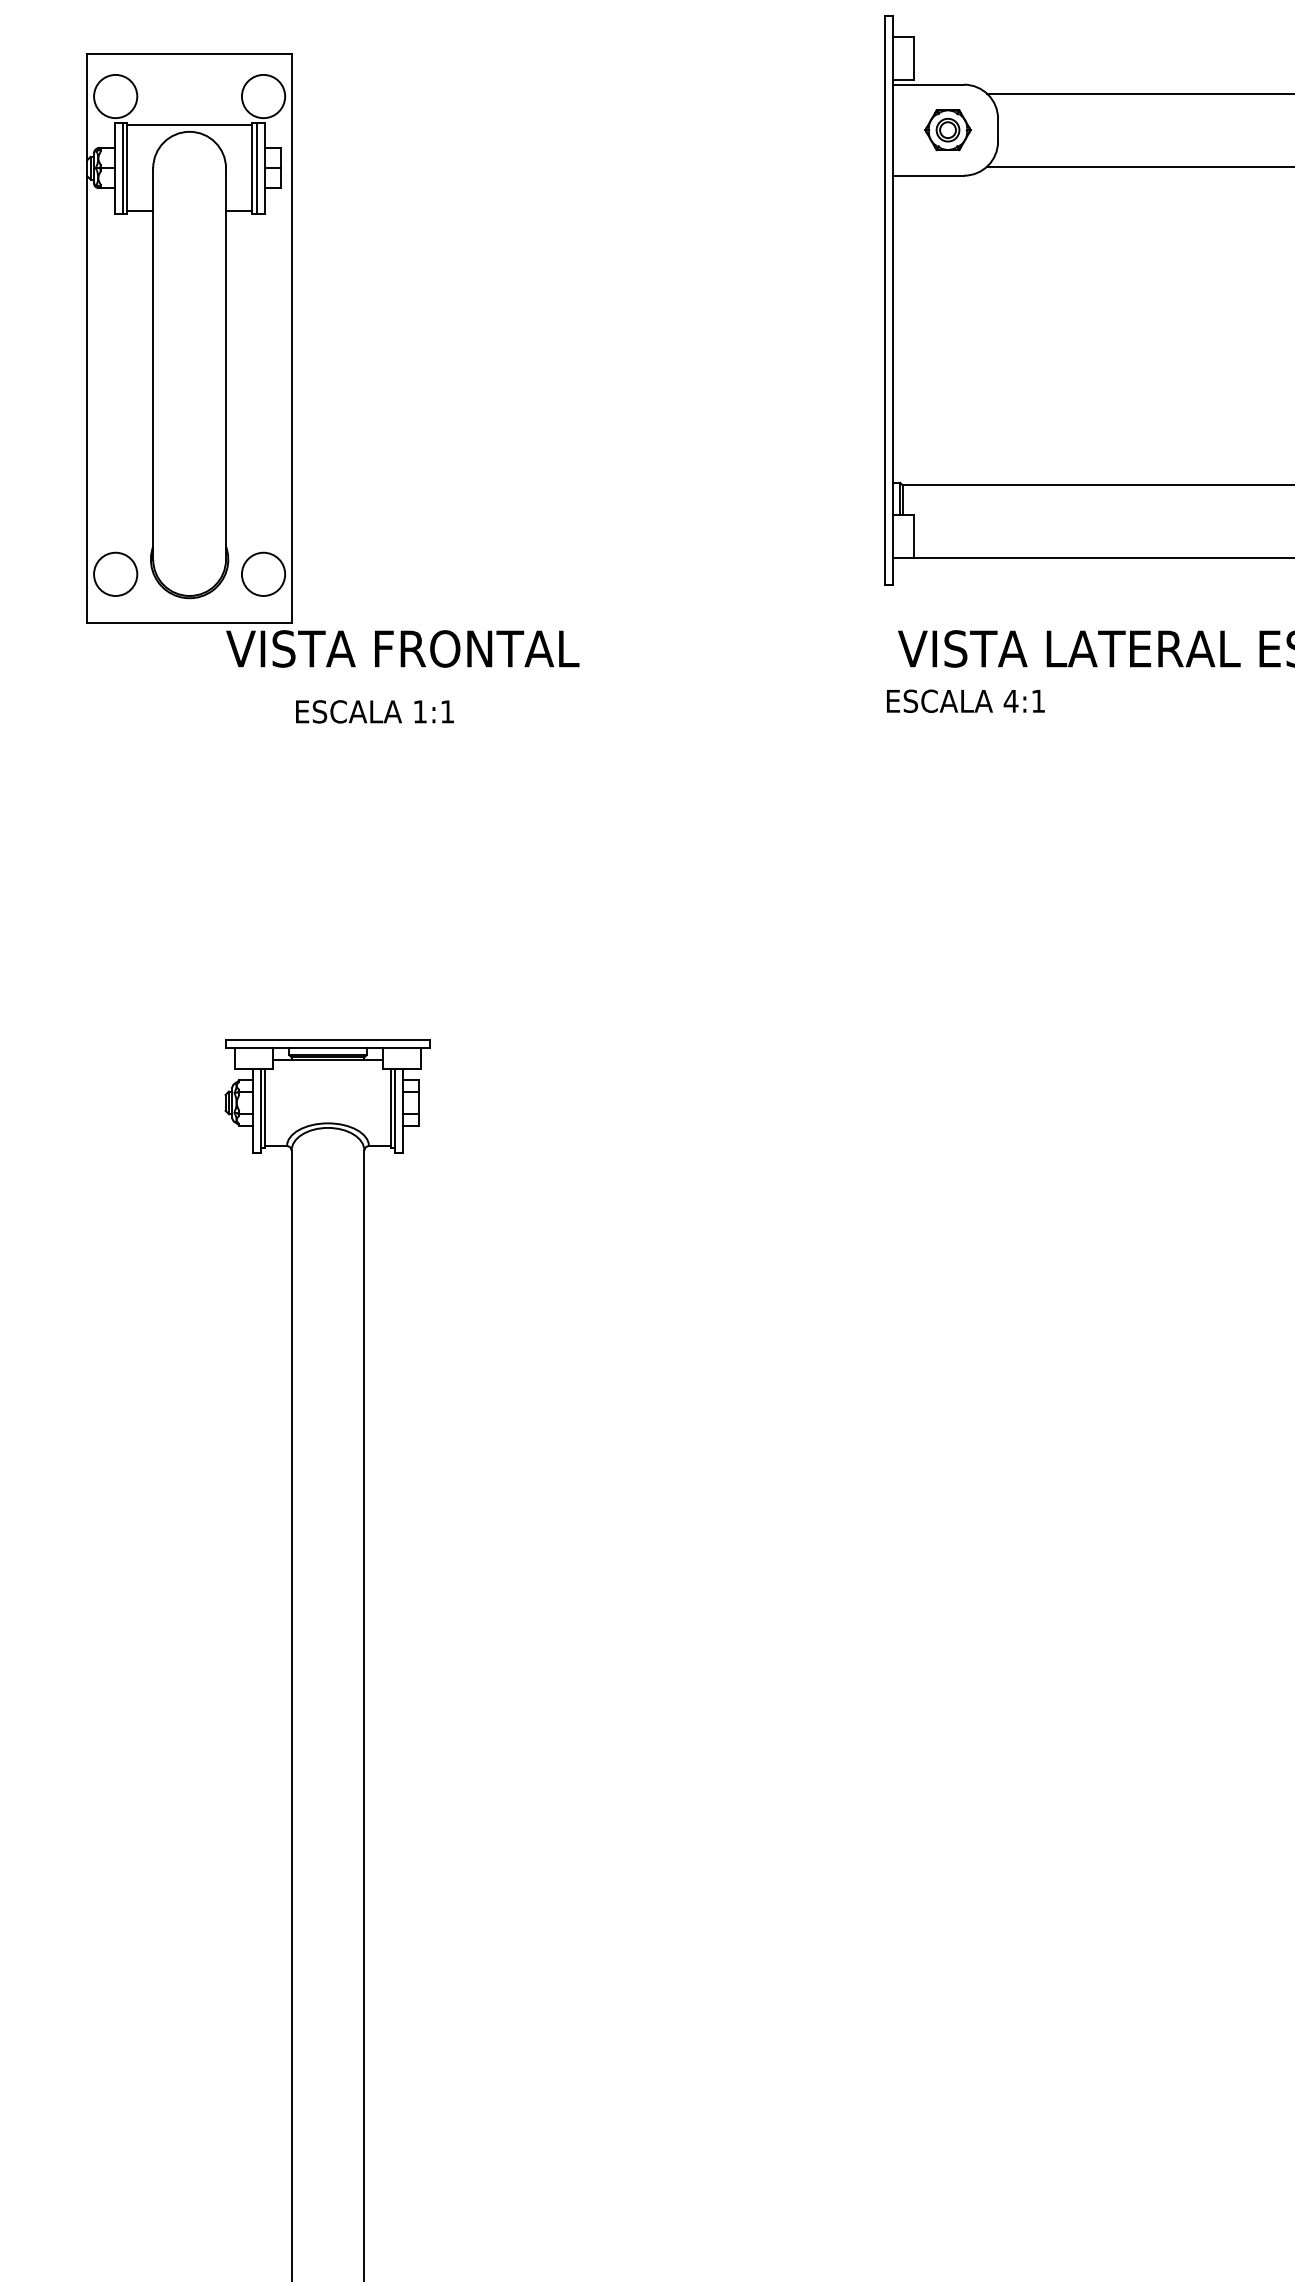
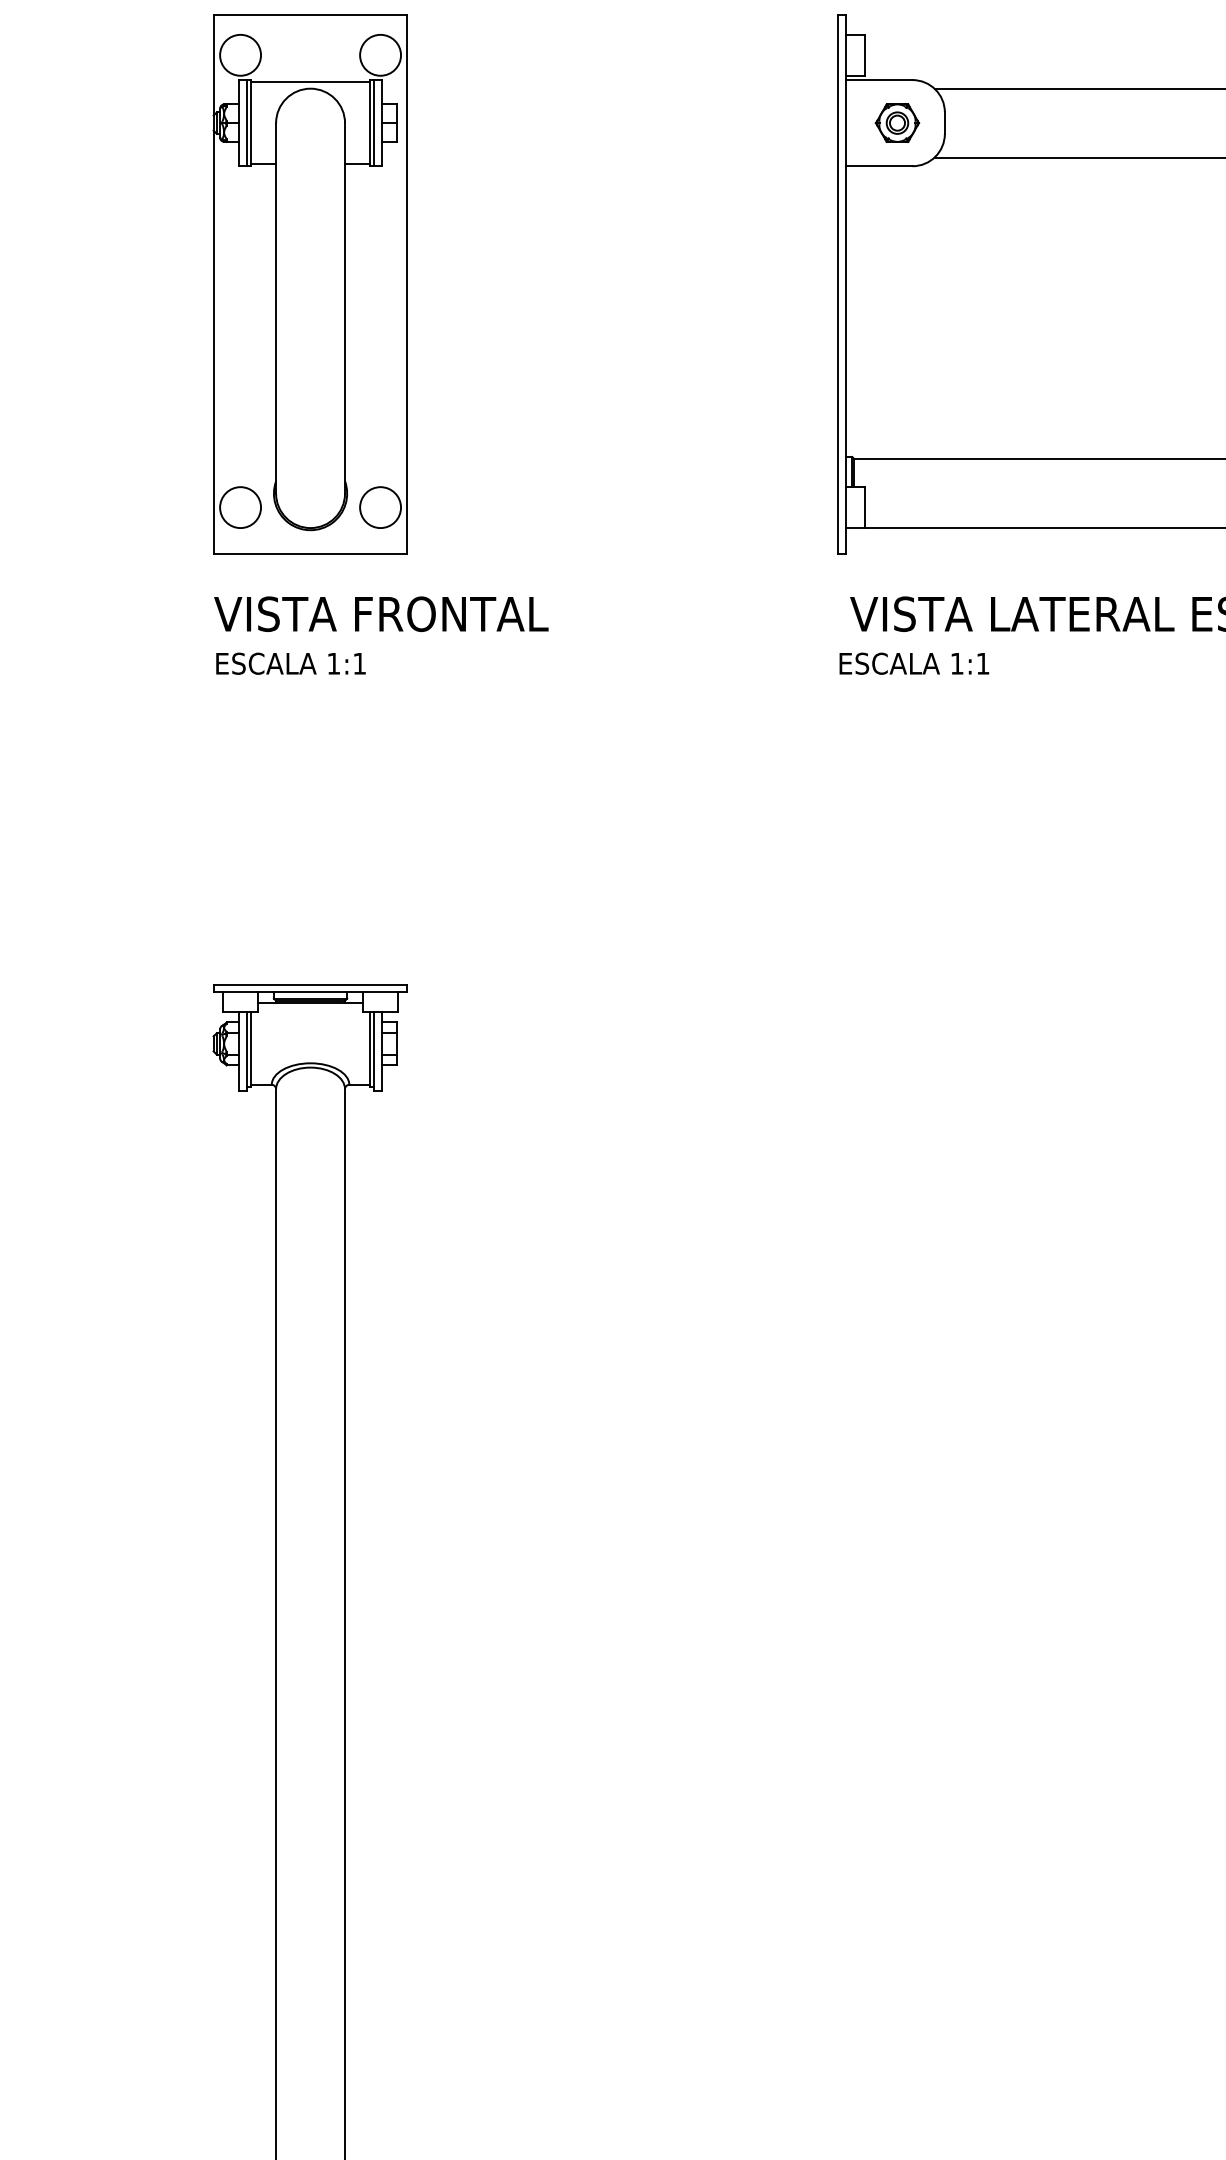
part: (188, 338) -> (309, 284), moved
text: (1011, 701) -> (957, 663), 4:1 -> 1:1
text: (374, 711) -> (290, 663), moved

